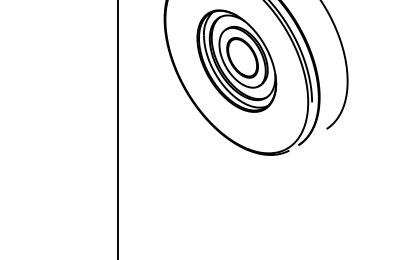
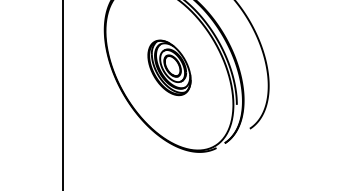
part: (236, 60) -> (169, 67), size x0.6

